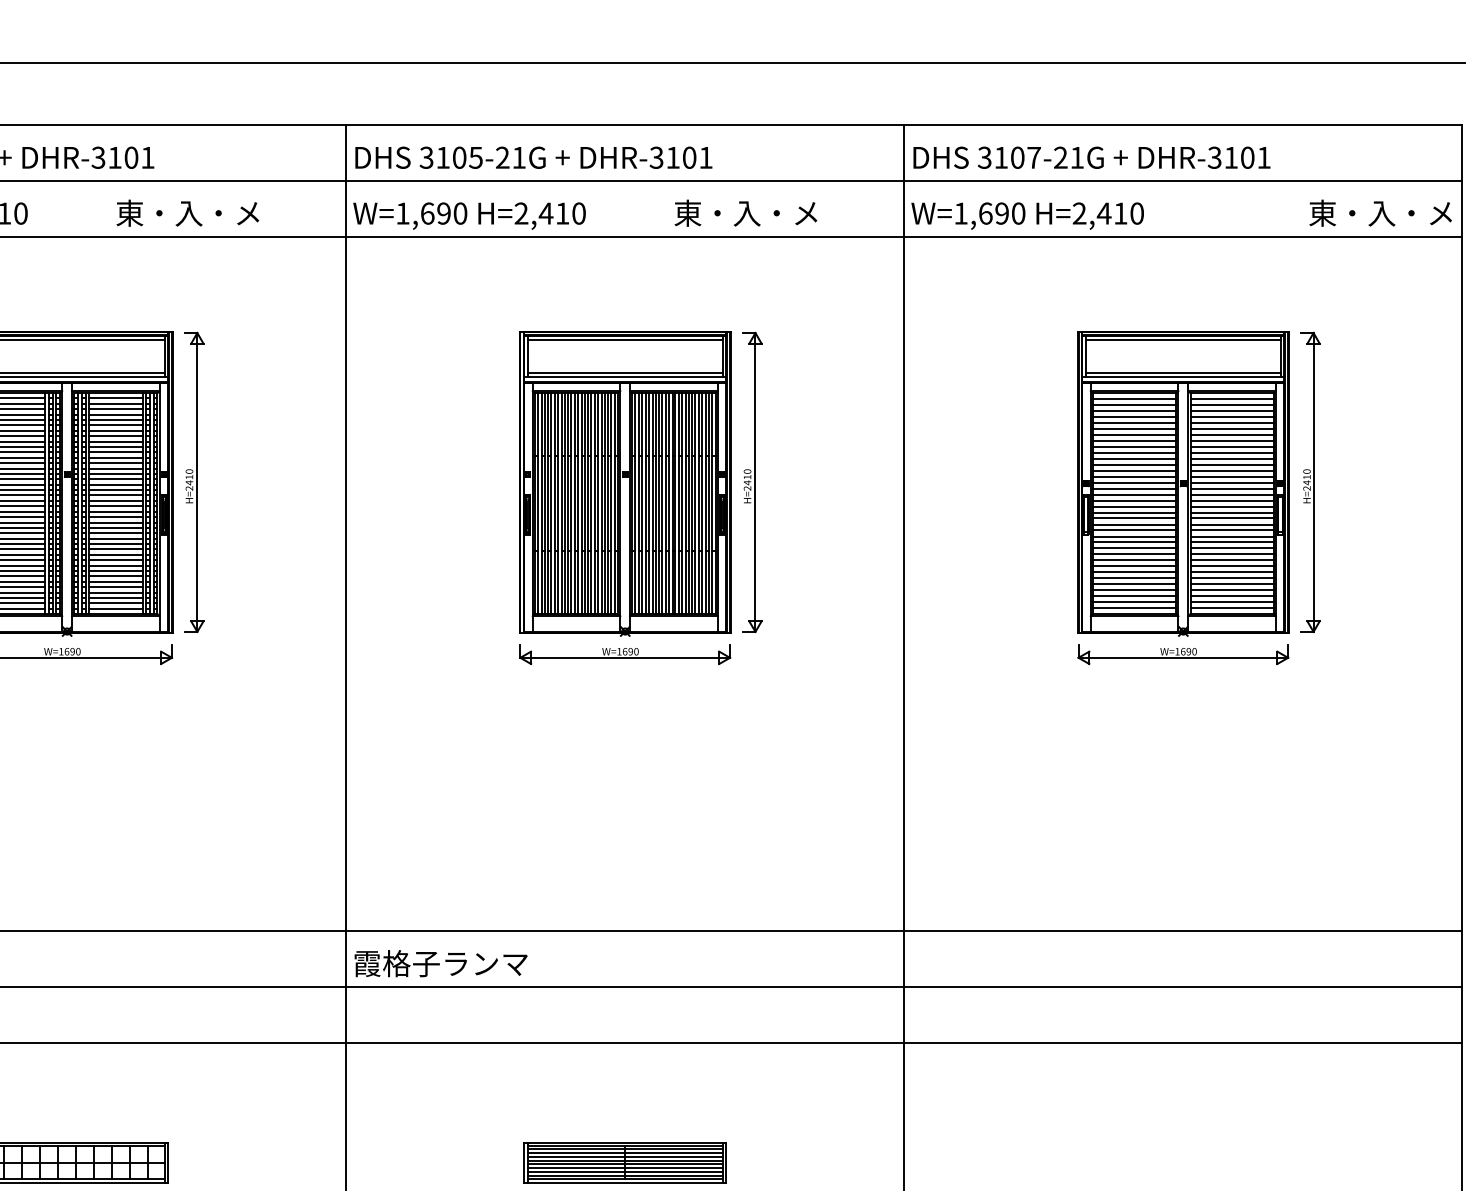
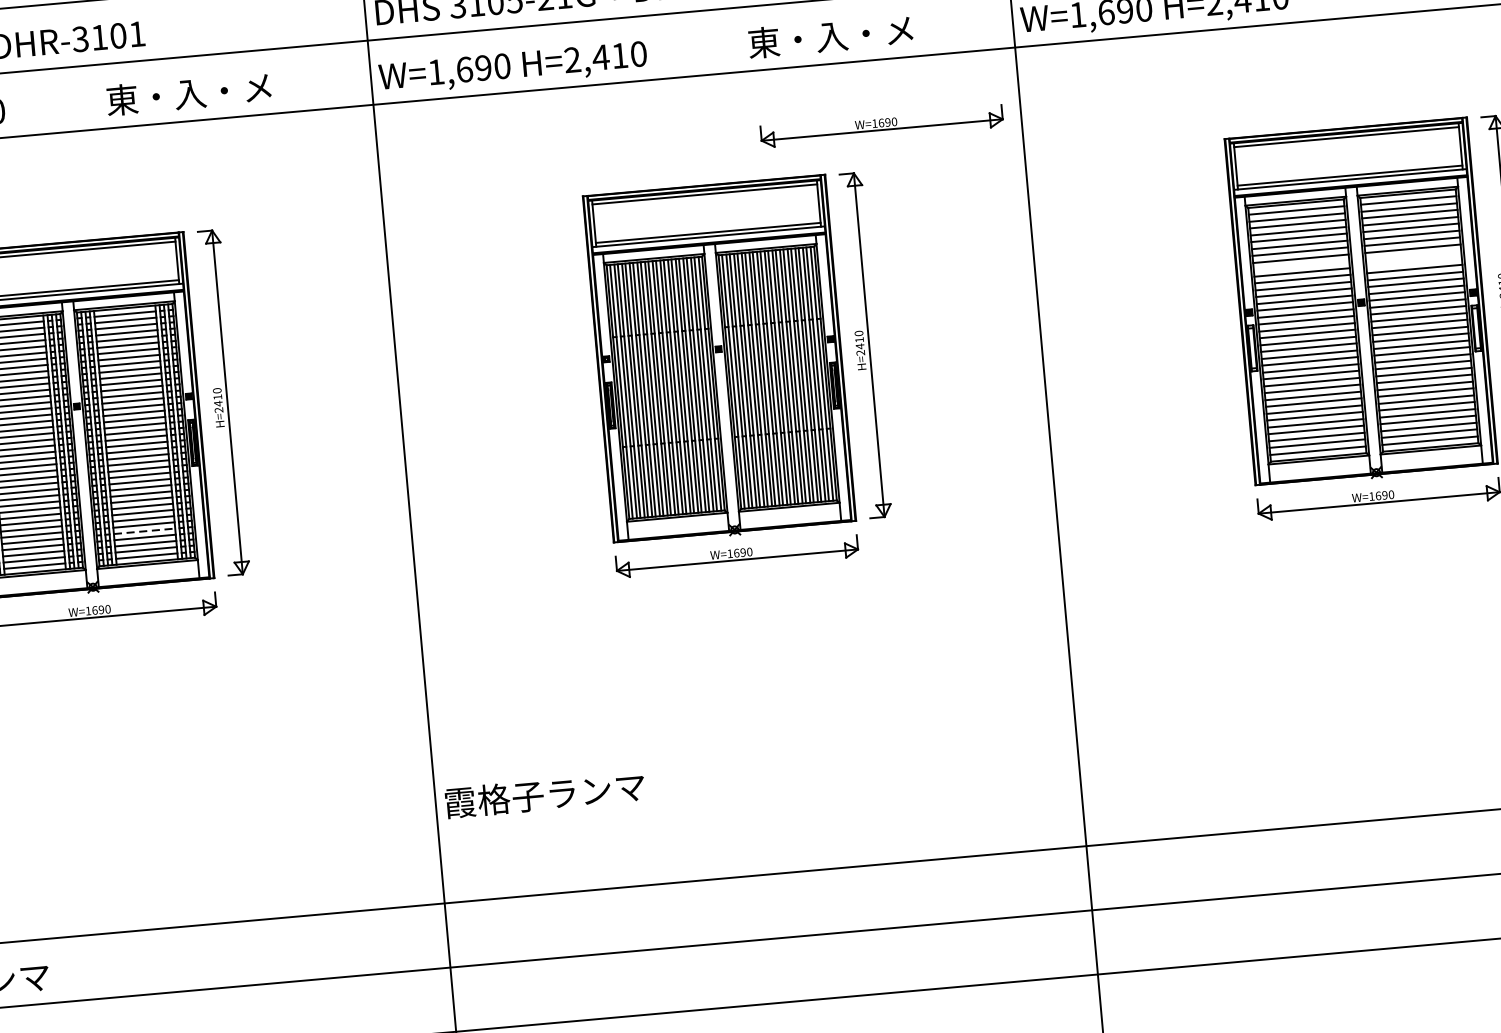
part: (783, 294) -> (882, 126), added
line: (1134, 446) -> (1301, 264), removed
line: (1231, 446) -> (1412, 254), removed
line: (1231, 453) -> (1413, 263), removed
line: (115, 587) -> (144, 531), solid -> dashed
text: (440, 963) -> (544, 794), moved

